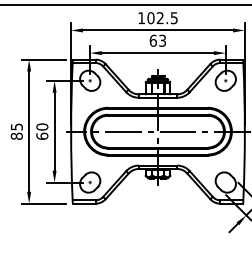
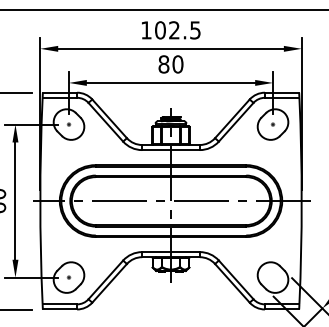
text: (157, 40) -> (170, 63), 63 -> 80

